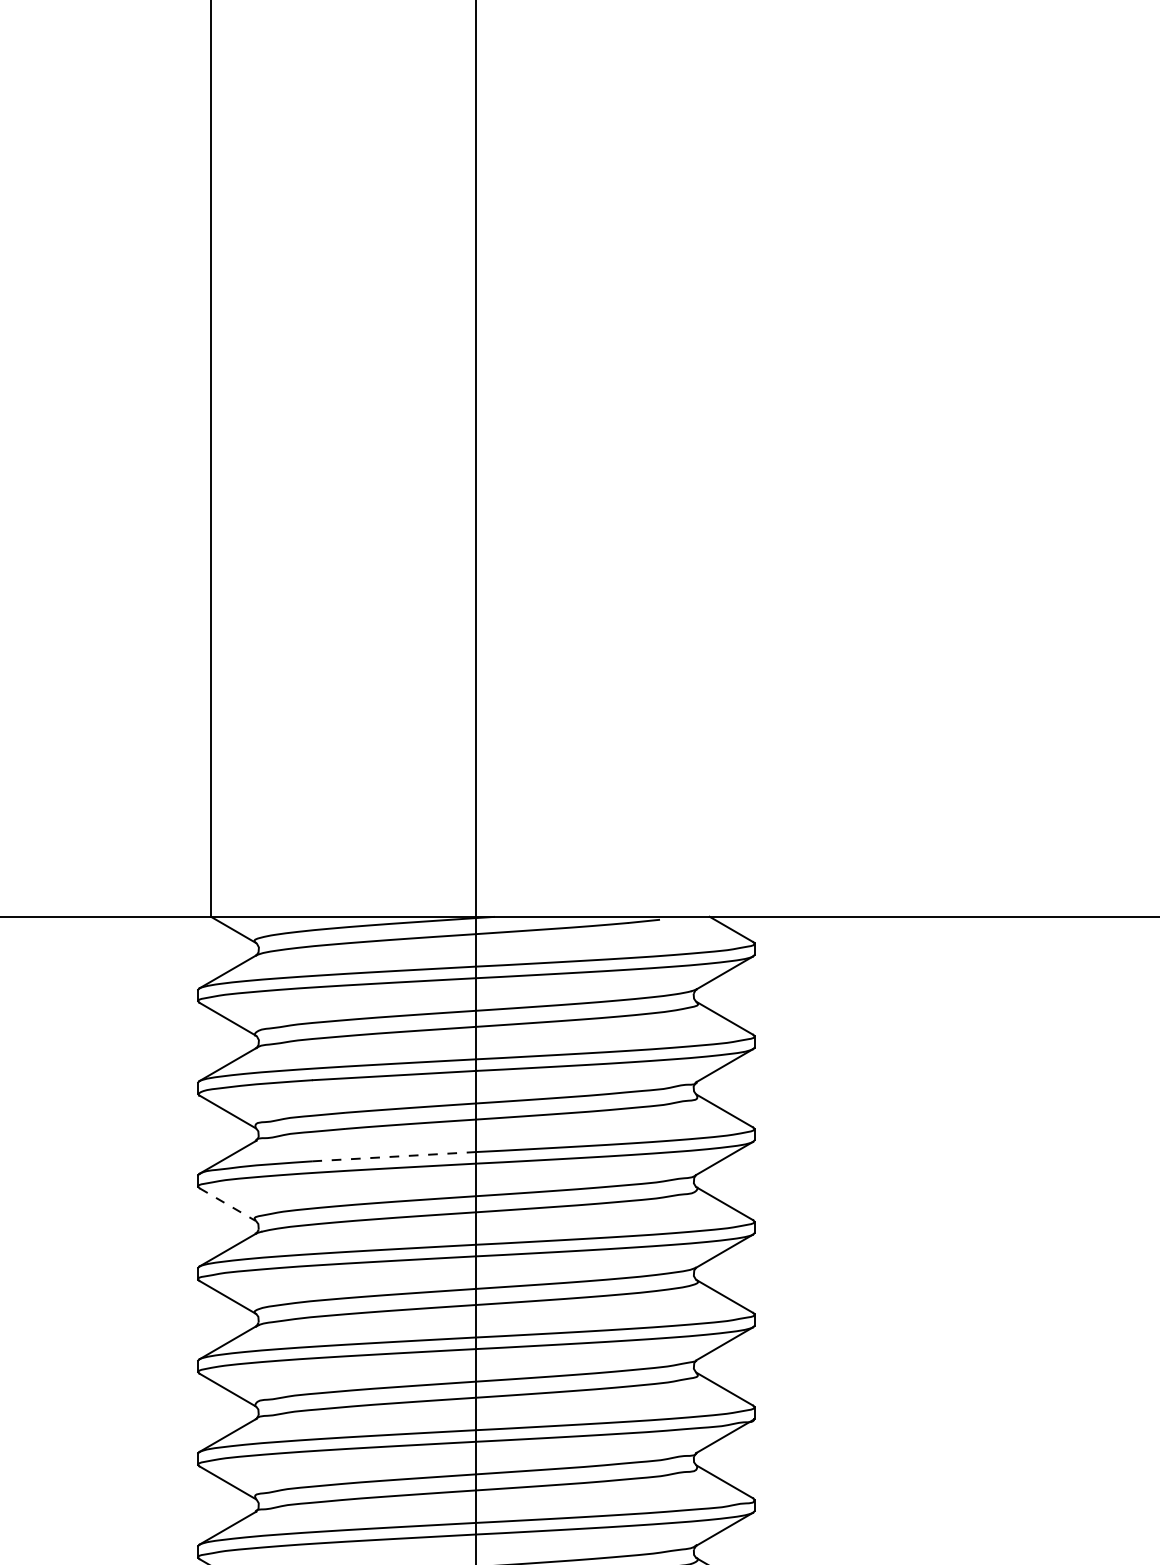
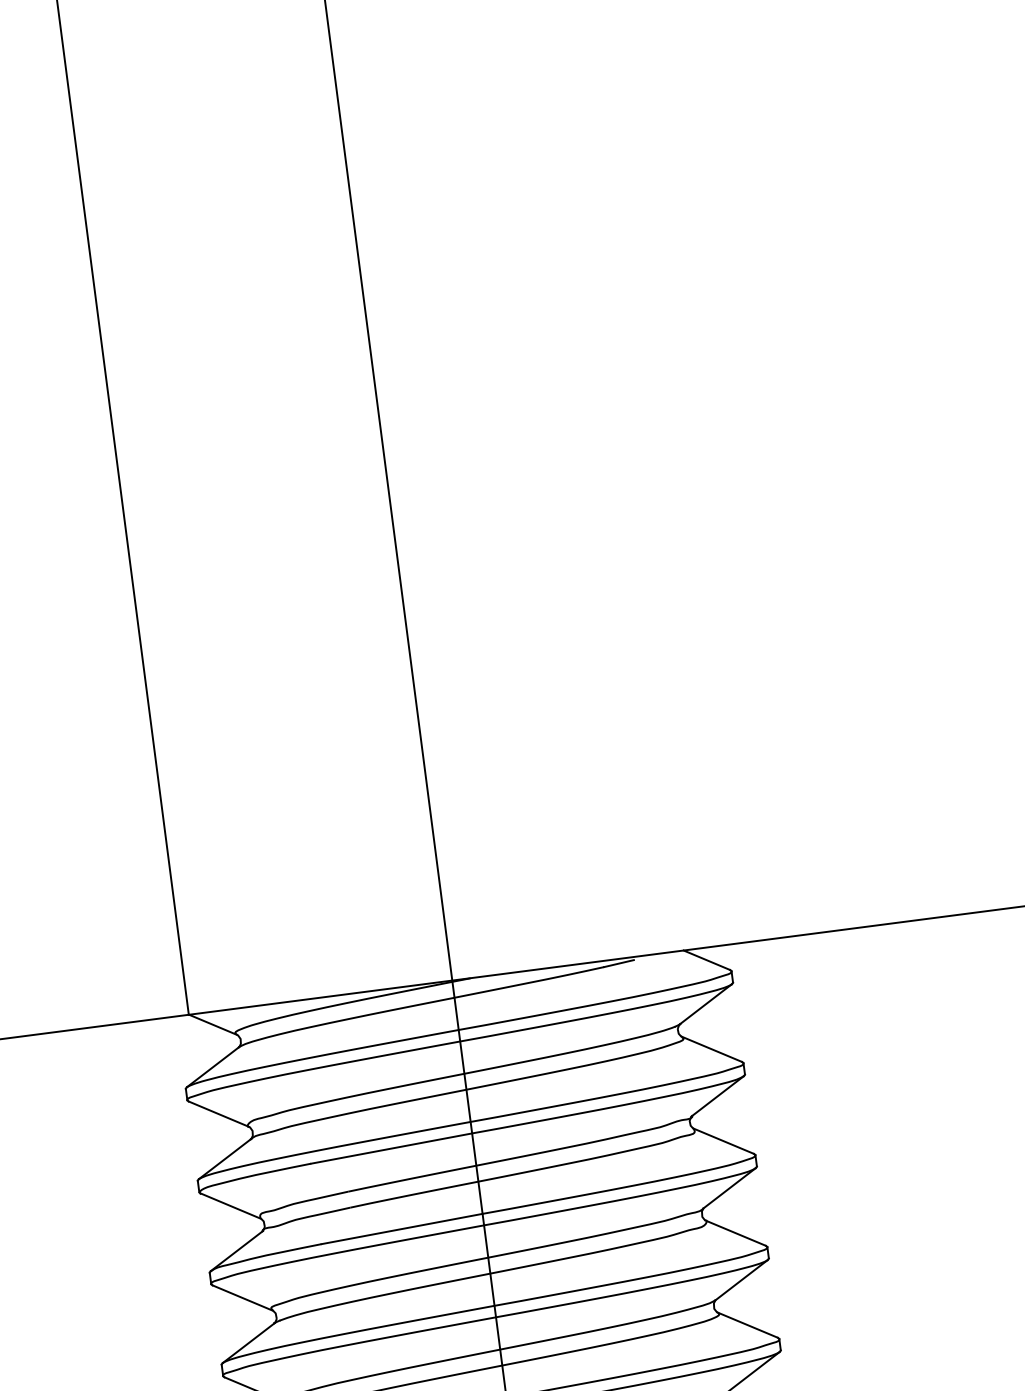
line: (394, 1156) -> (402, 1228), dashed -> solid
line: (227, 1204) -> (242, 1297), dashed -> solid

